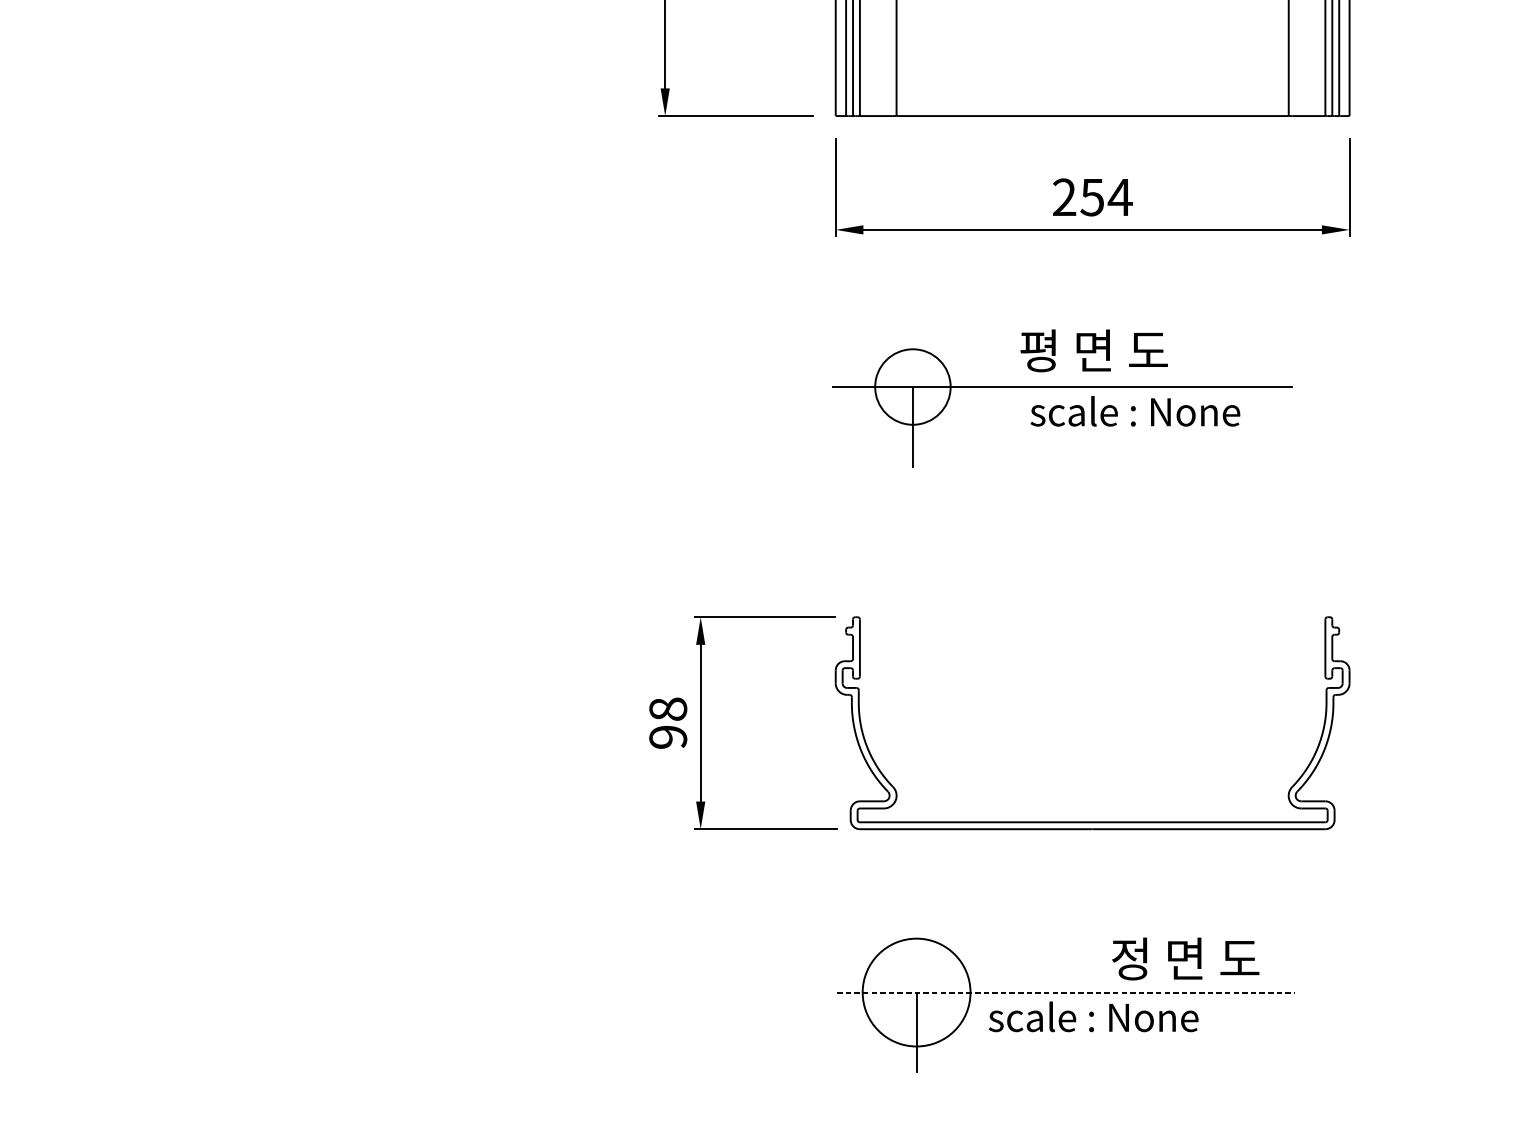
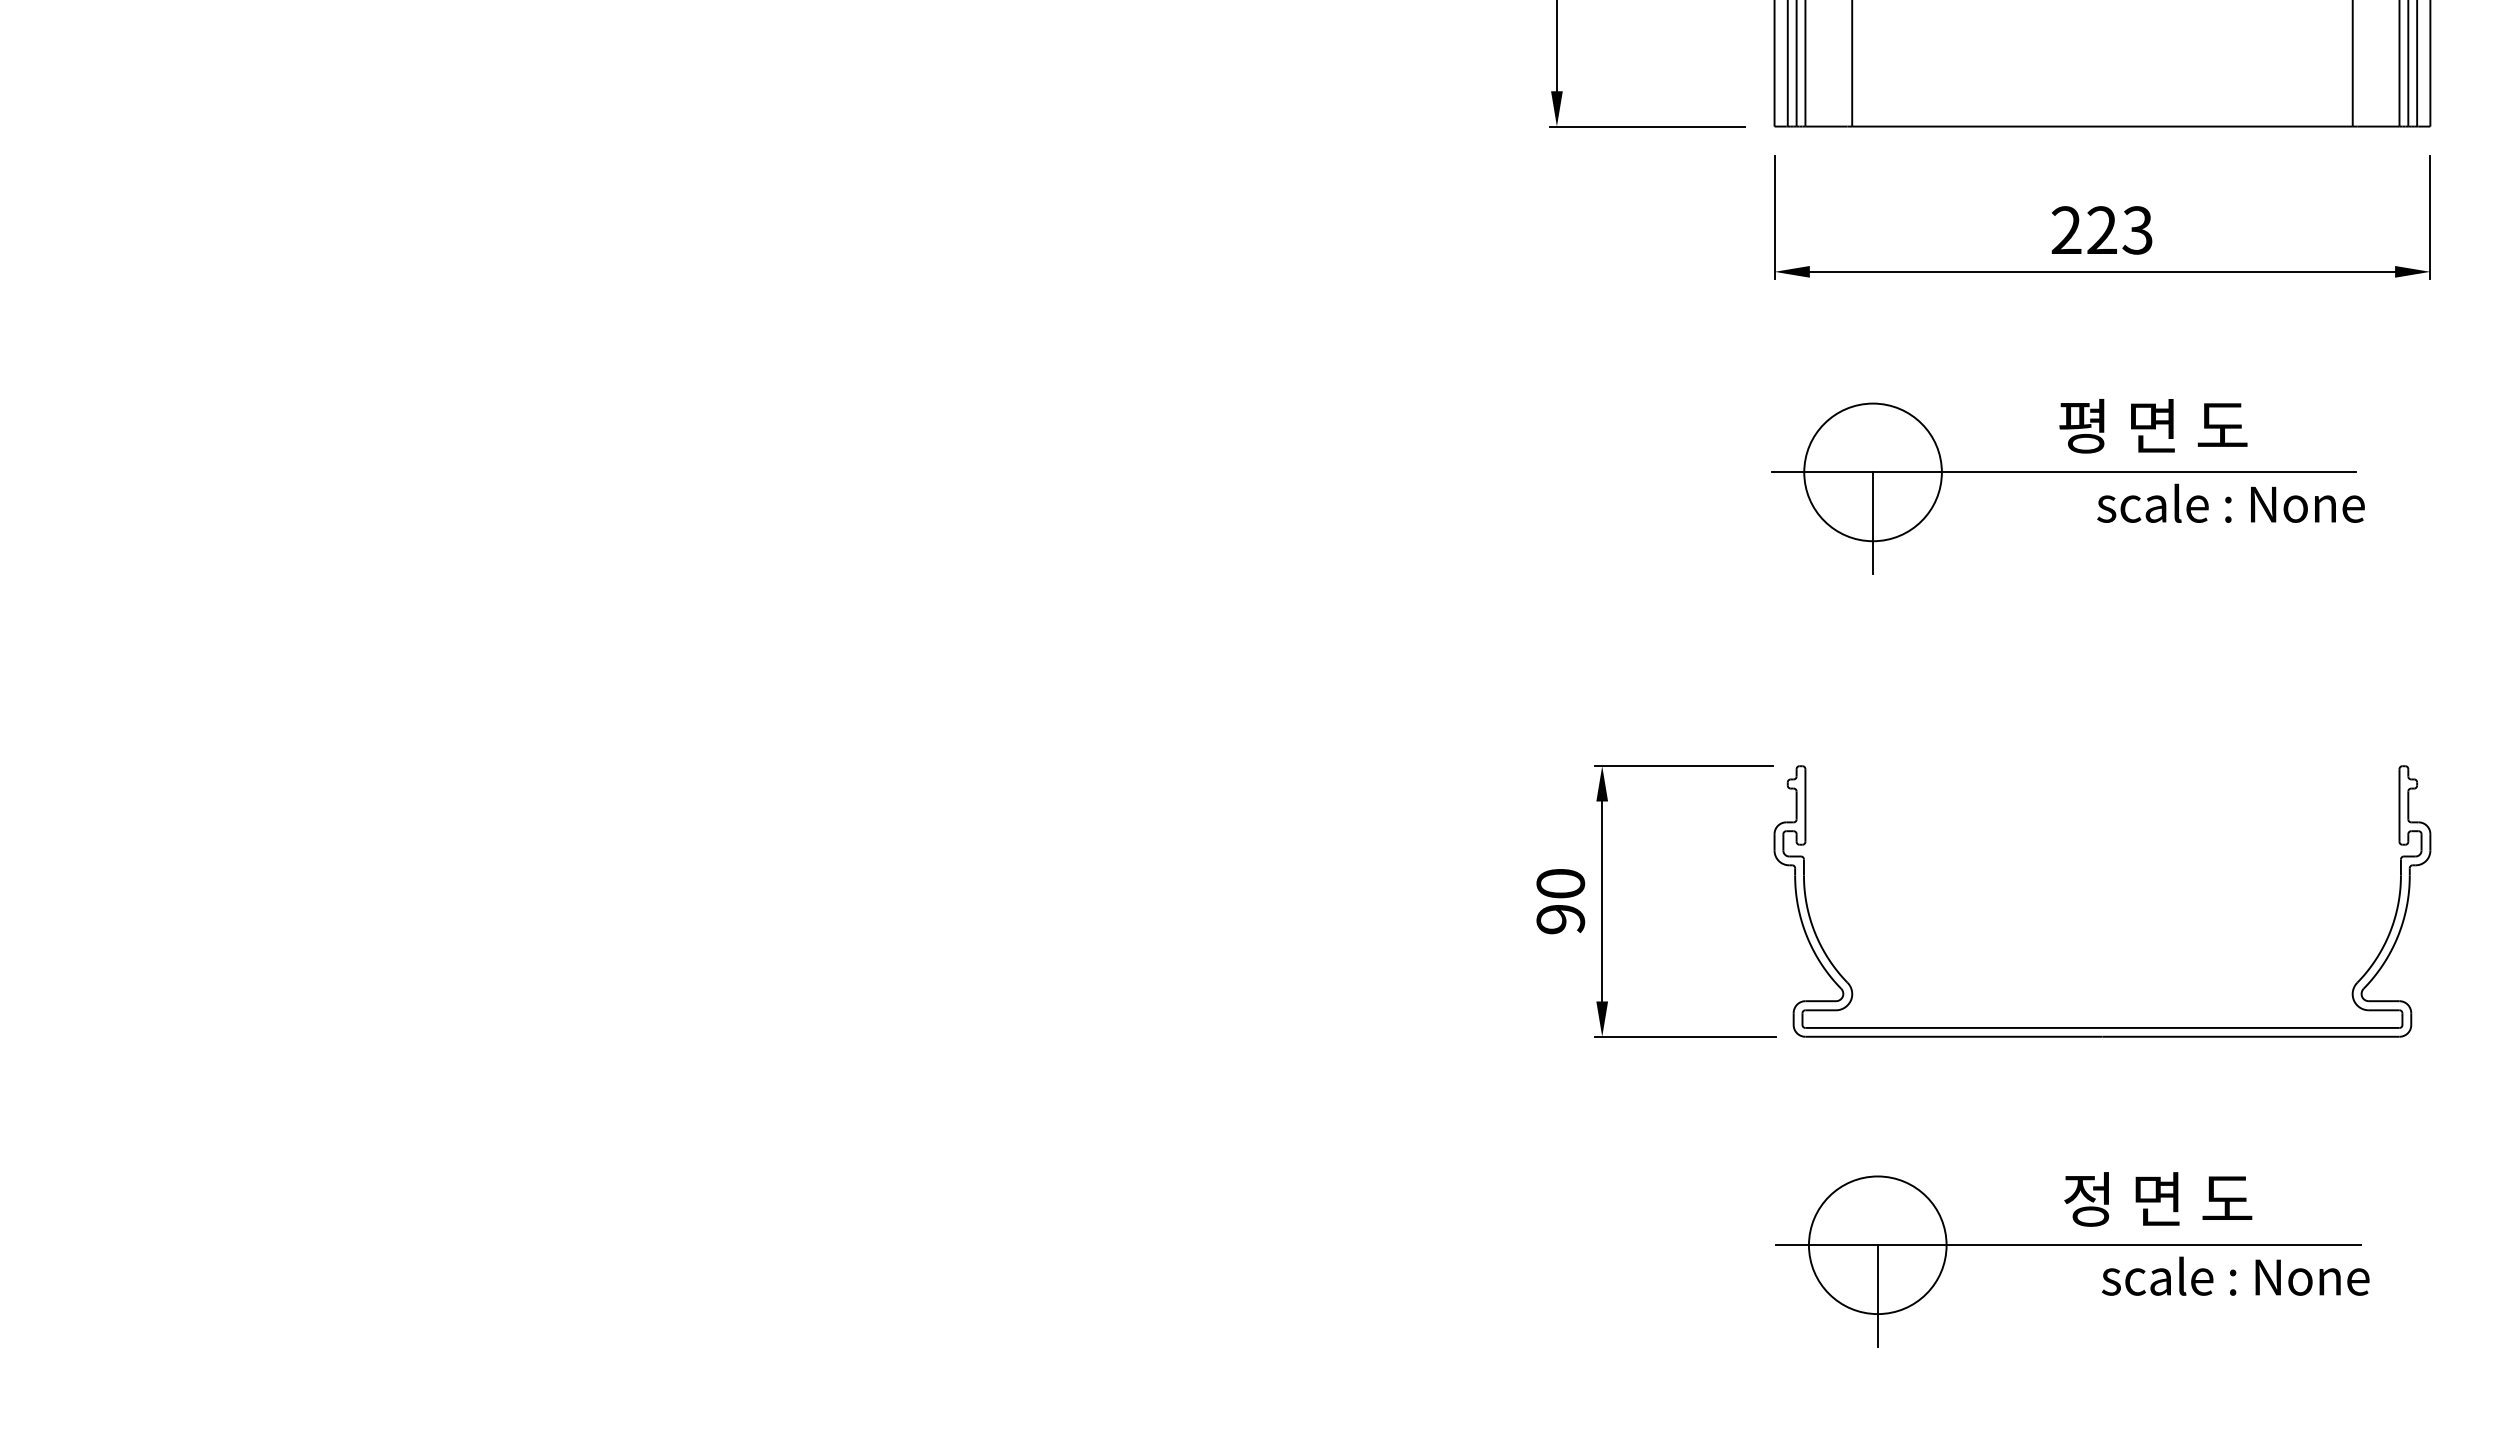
text: (1106, 197) -> (2119, 230), 254 -> 223
text: (1094, 351) -> (2153, 426), moved
circle: (912, 387) -> (1872, 472), size x1.43
text: (1134, 410) -> (2230, 502), moved
text: (668, 709) -> (1560, 883), 98 -> 90
text: (1185, 959) -> (2158, 1199), moved
line: (1066, 992) -> (2069, 1245), dashed -> solid
text: (1093, 1016) -> (2235, 1275), moved

